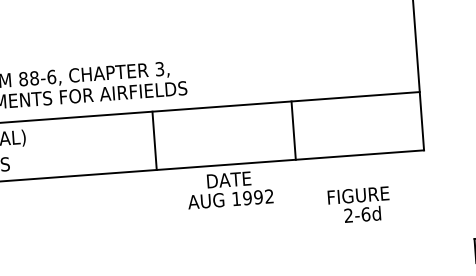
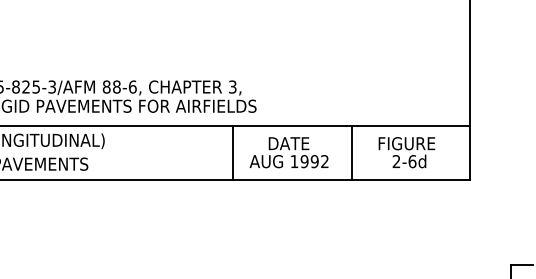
line: (155, 140) -> (233, 152), moved
text: (229, 189) -> (288, 152), moved
text: (358, 205) -> (406, 152), moved

